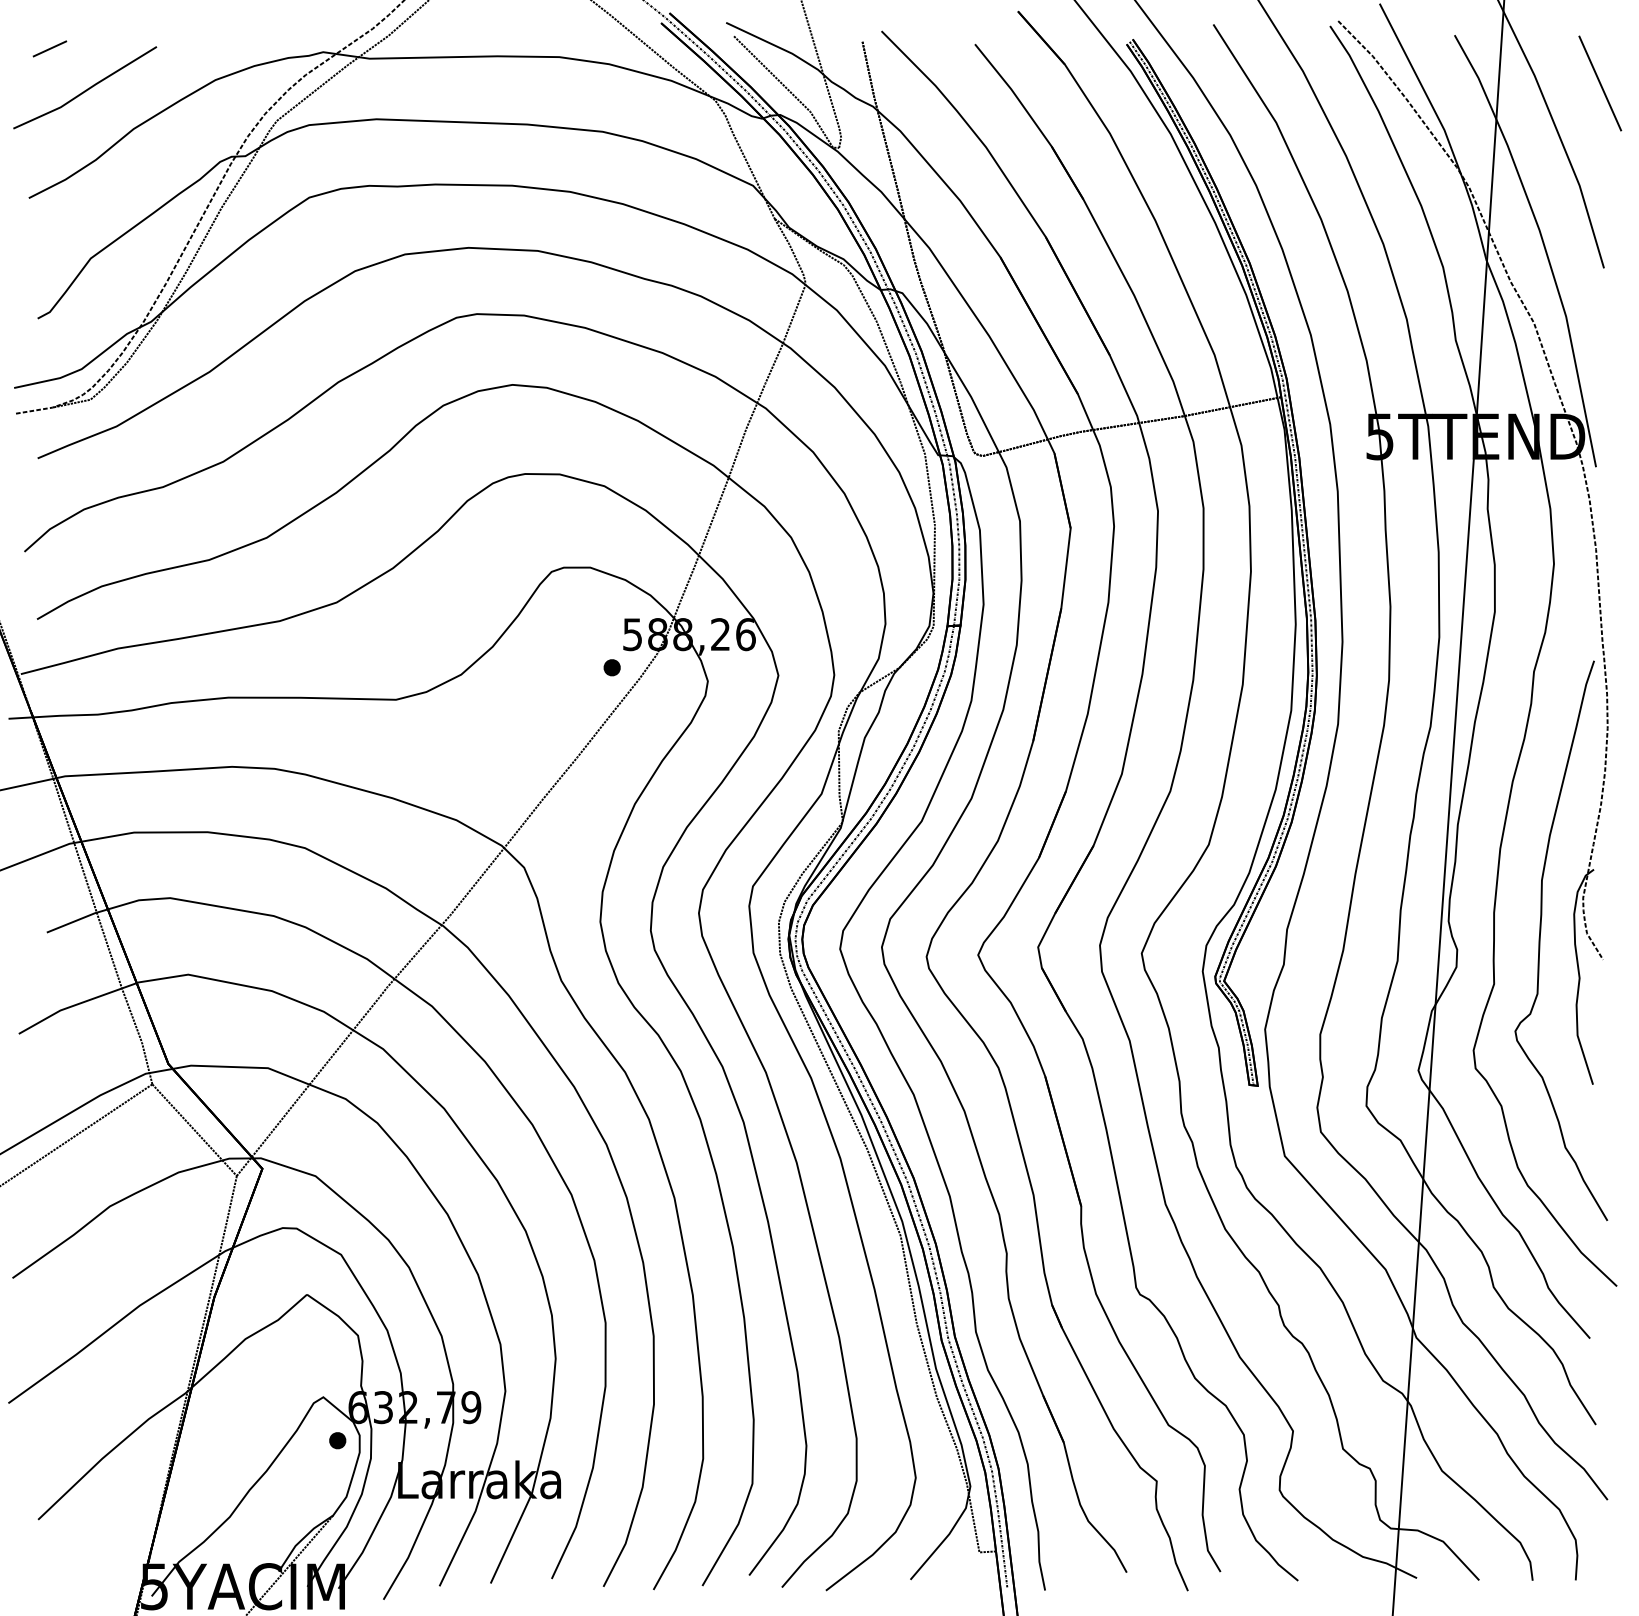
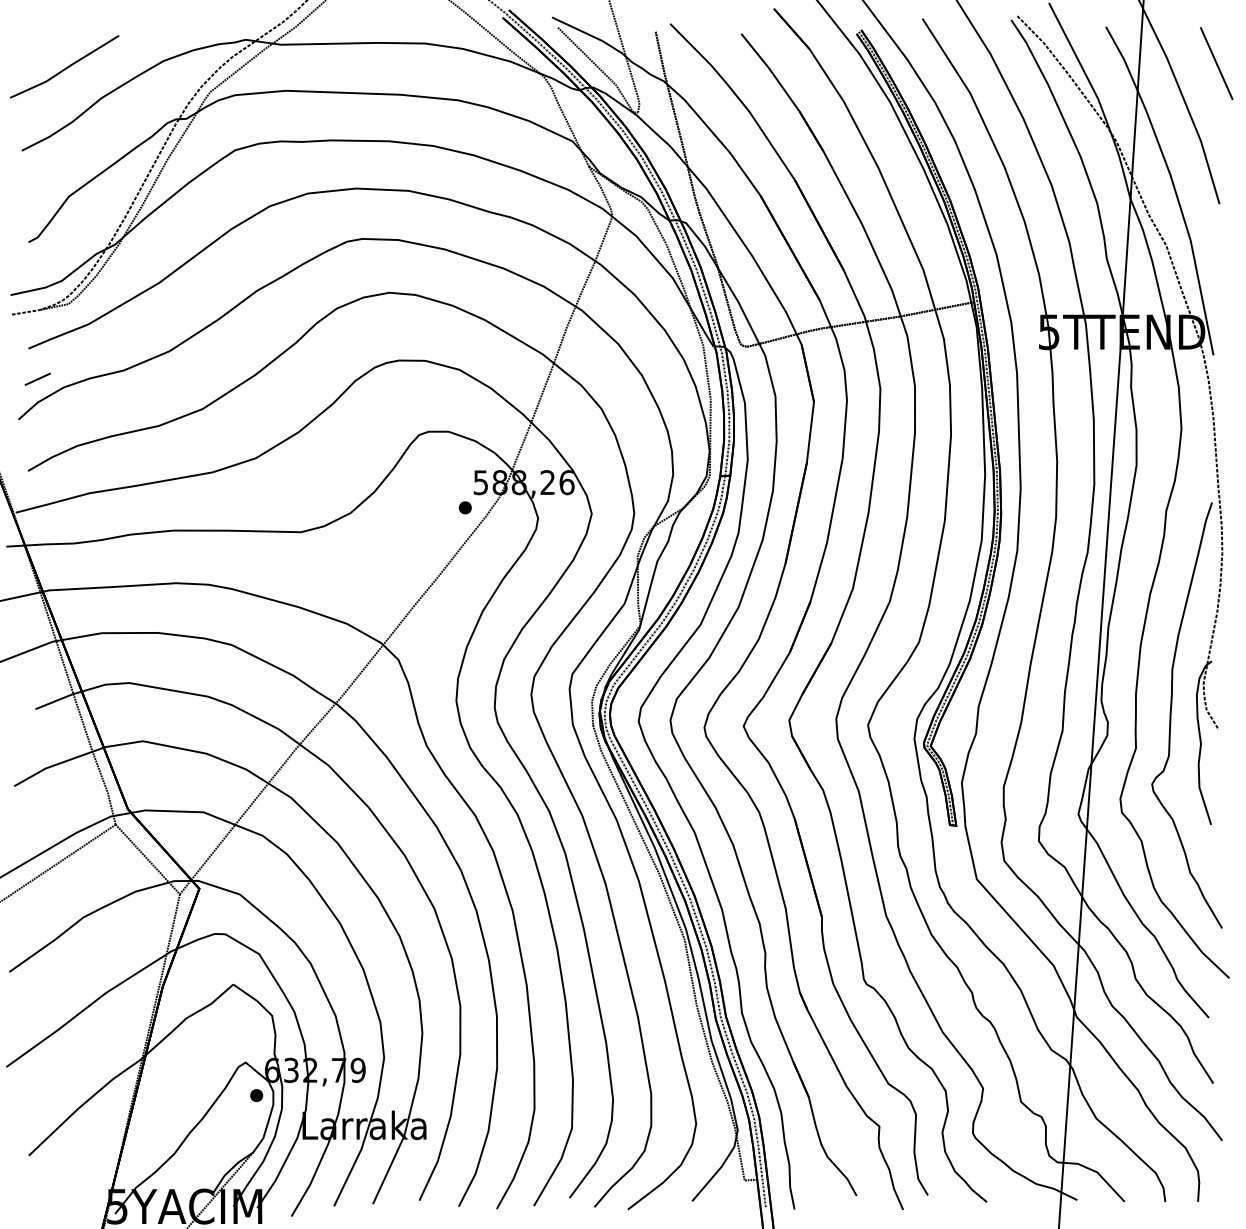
line: (49, 47) -> (37, 378), moved

